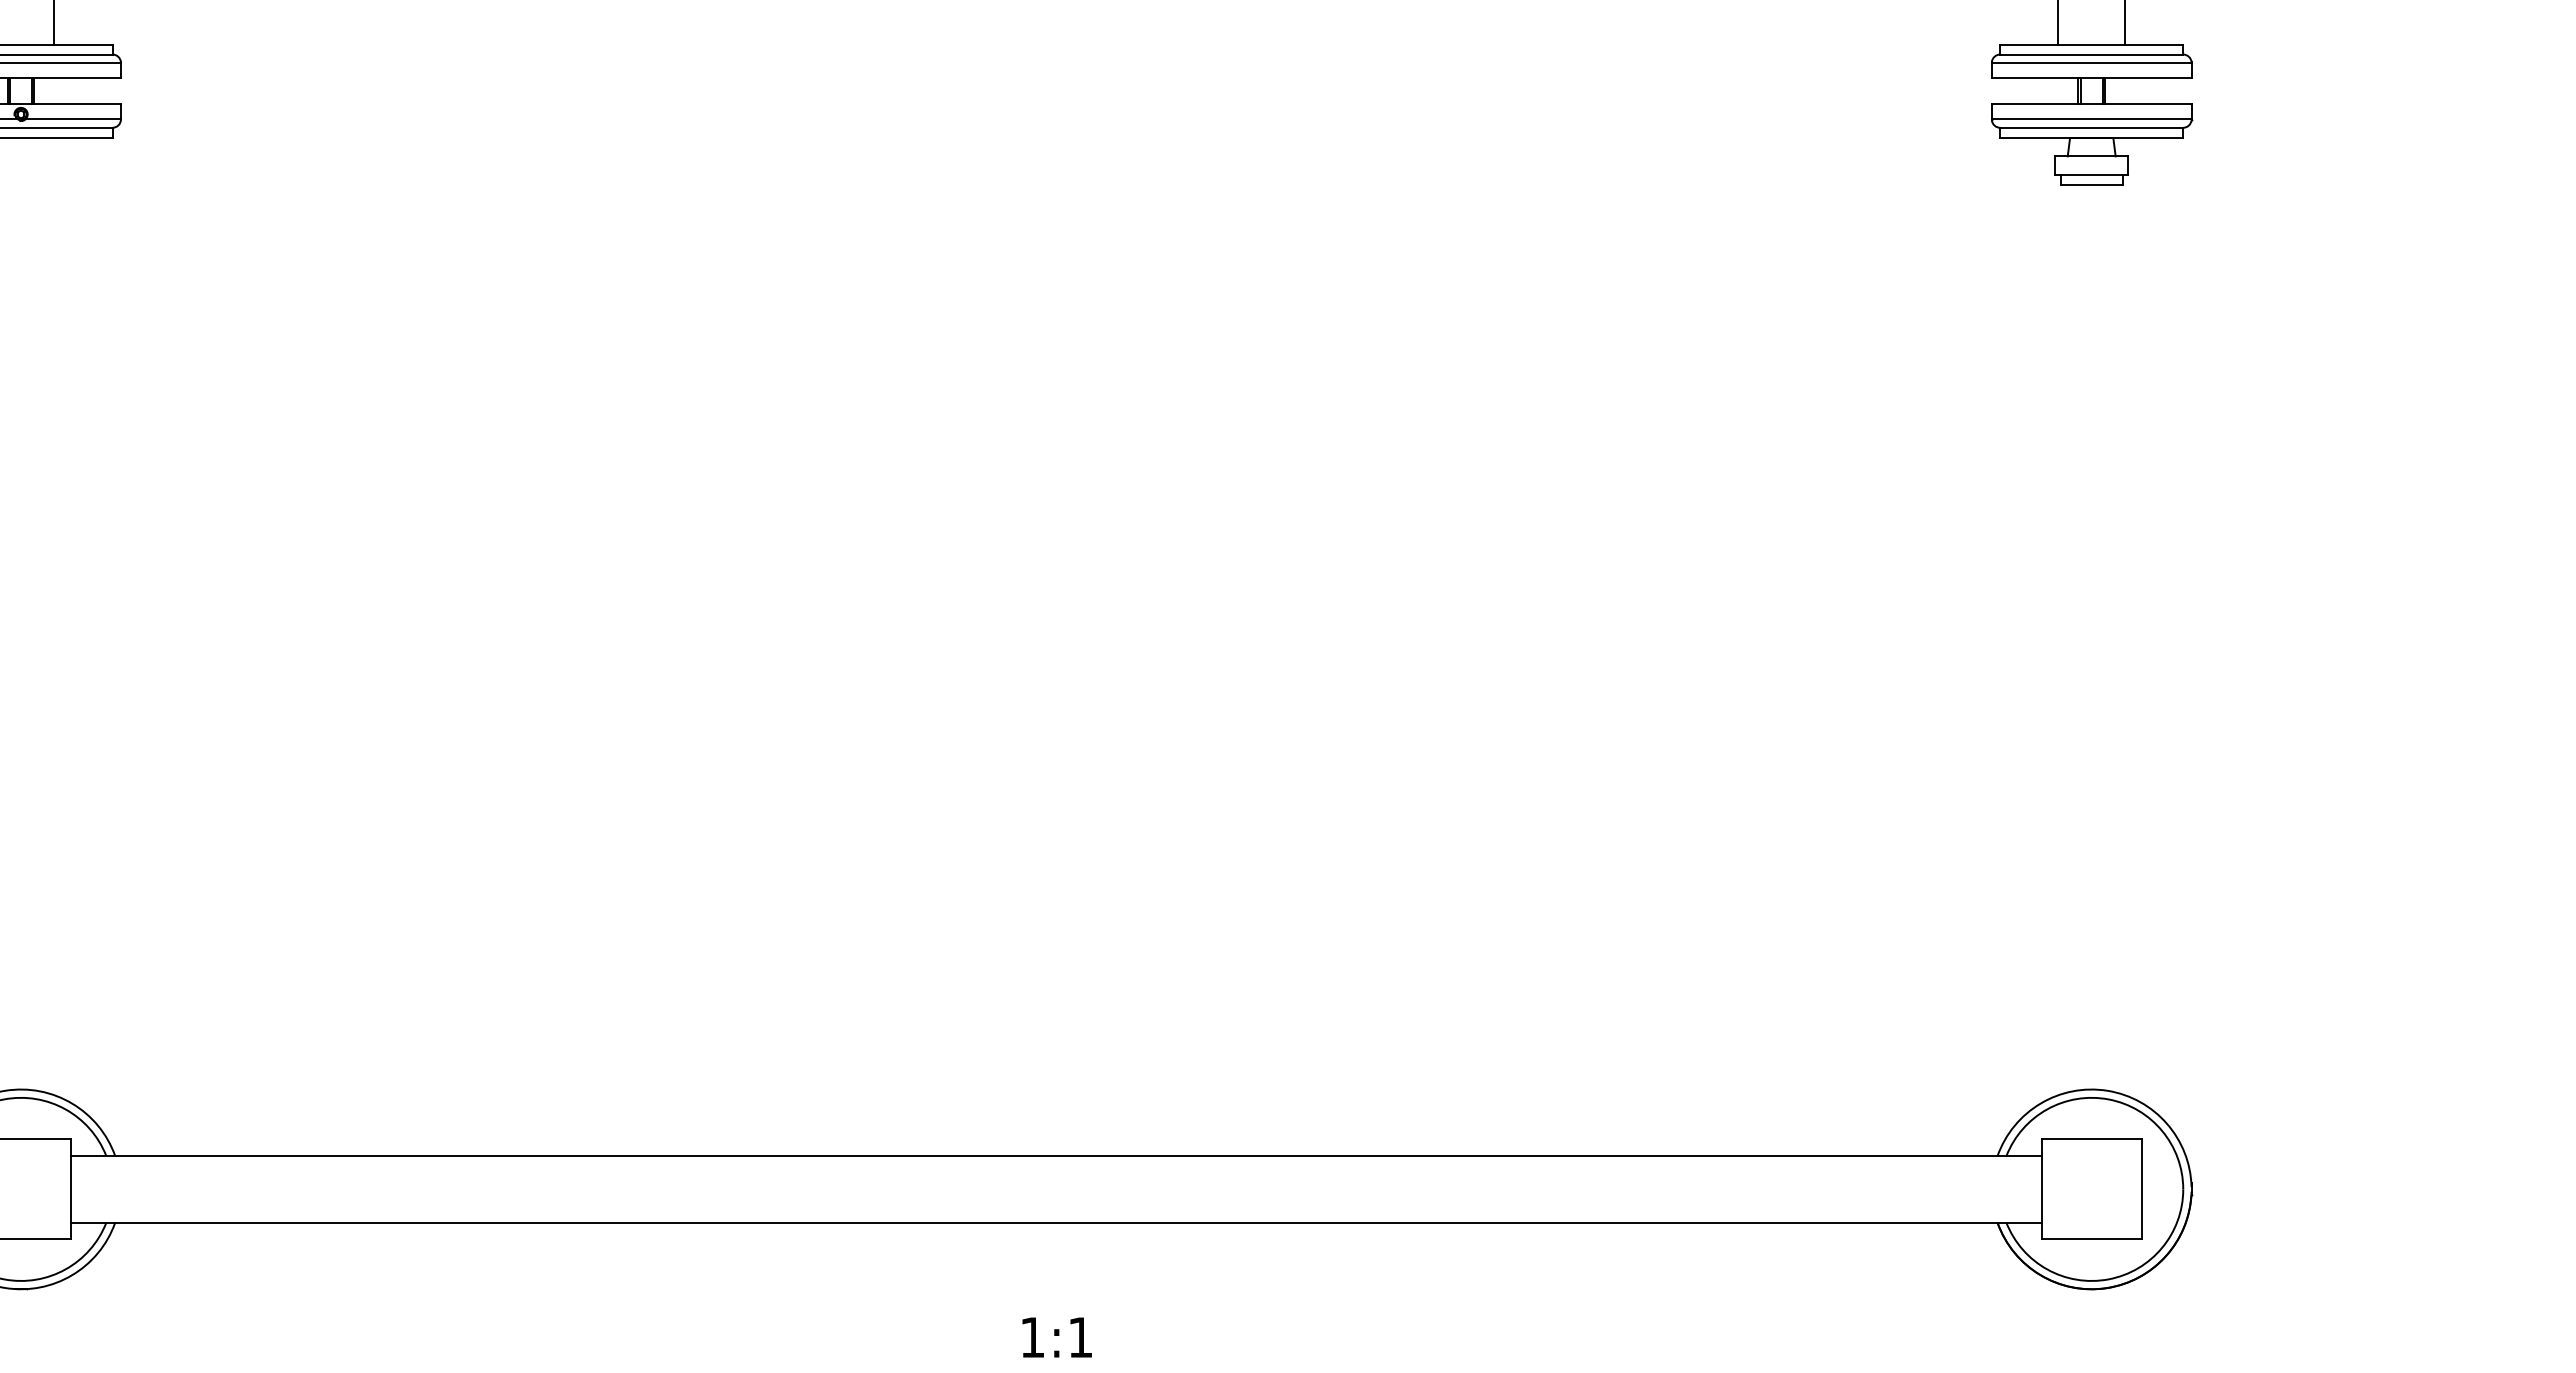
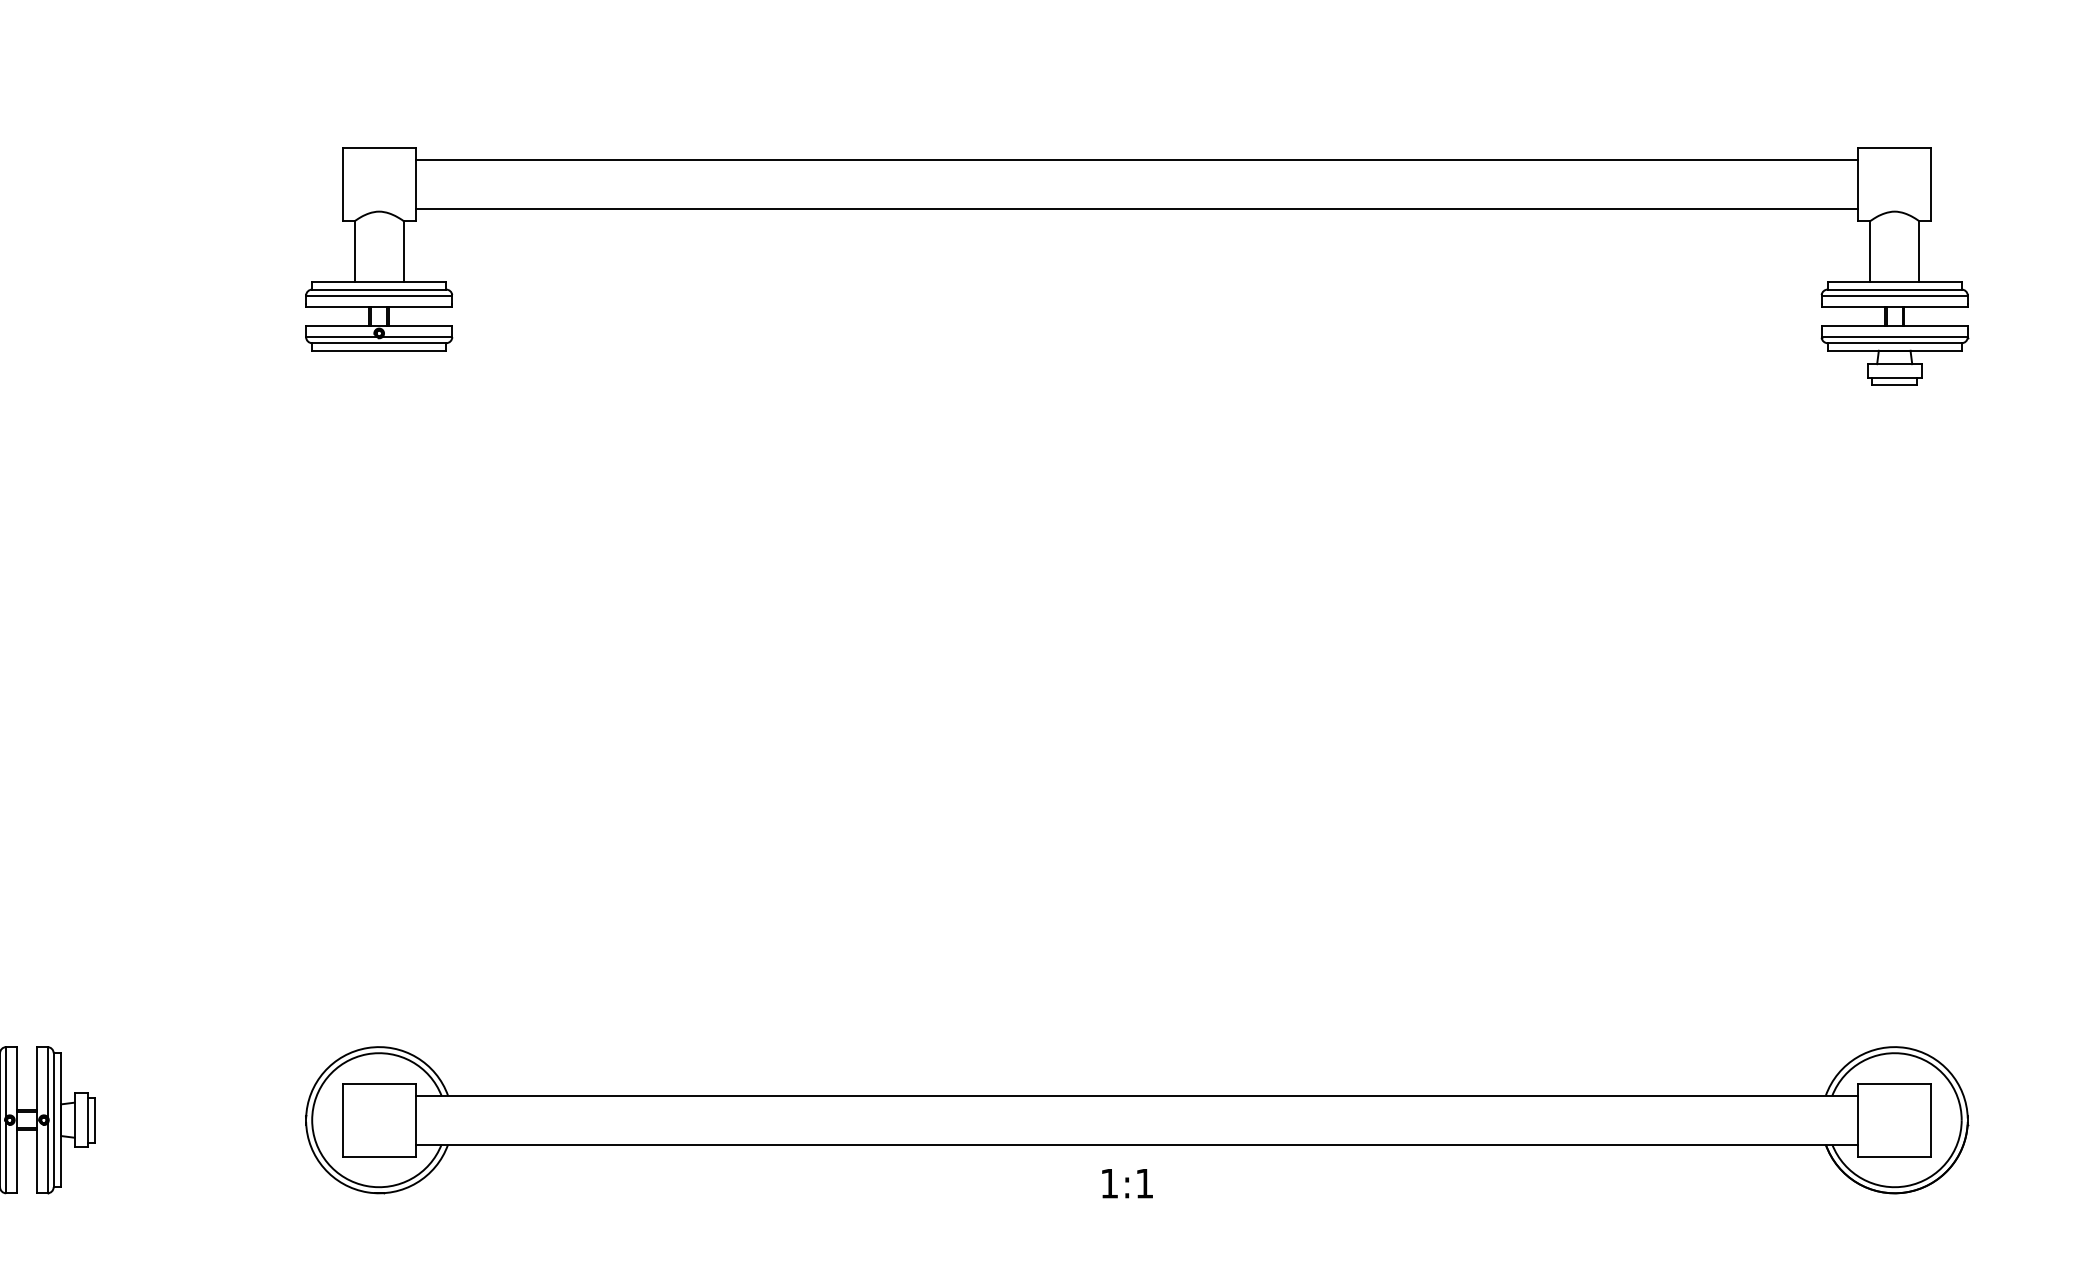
text: (1057, 1337) -> (1127, 1183), moved

